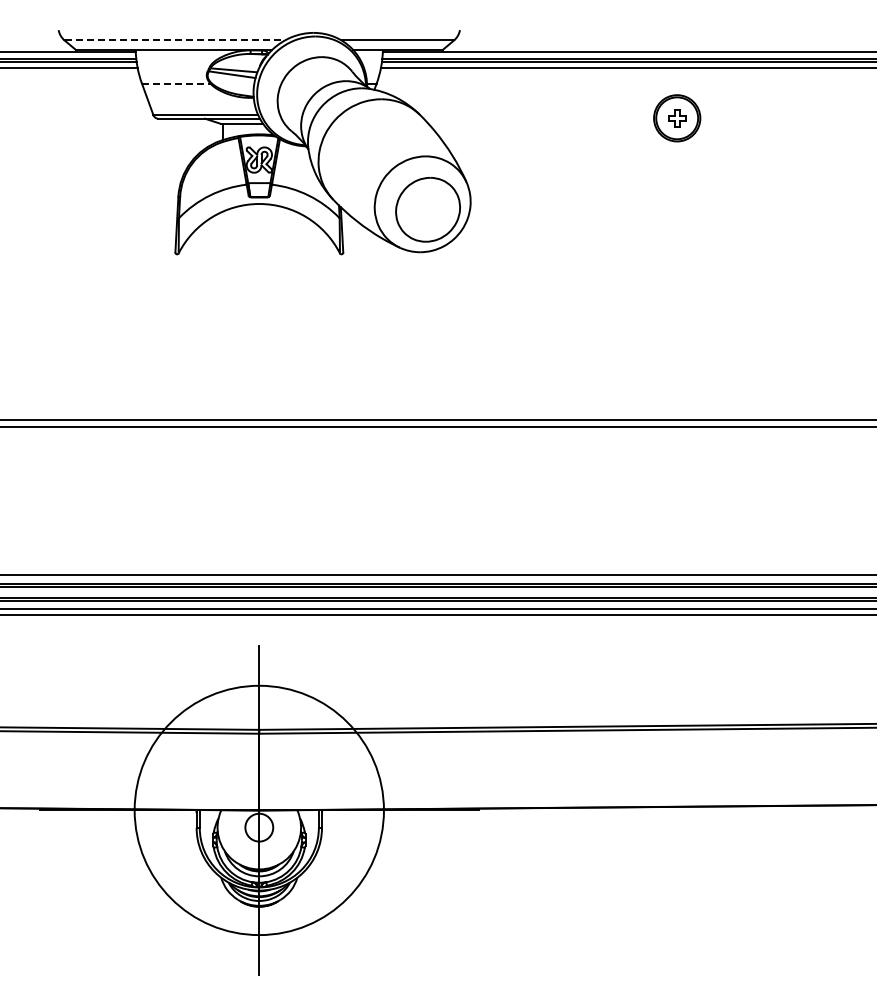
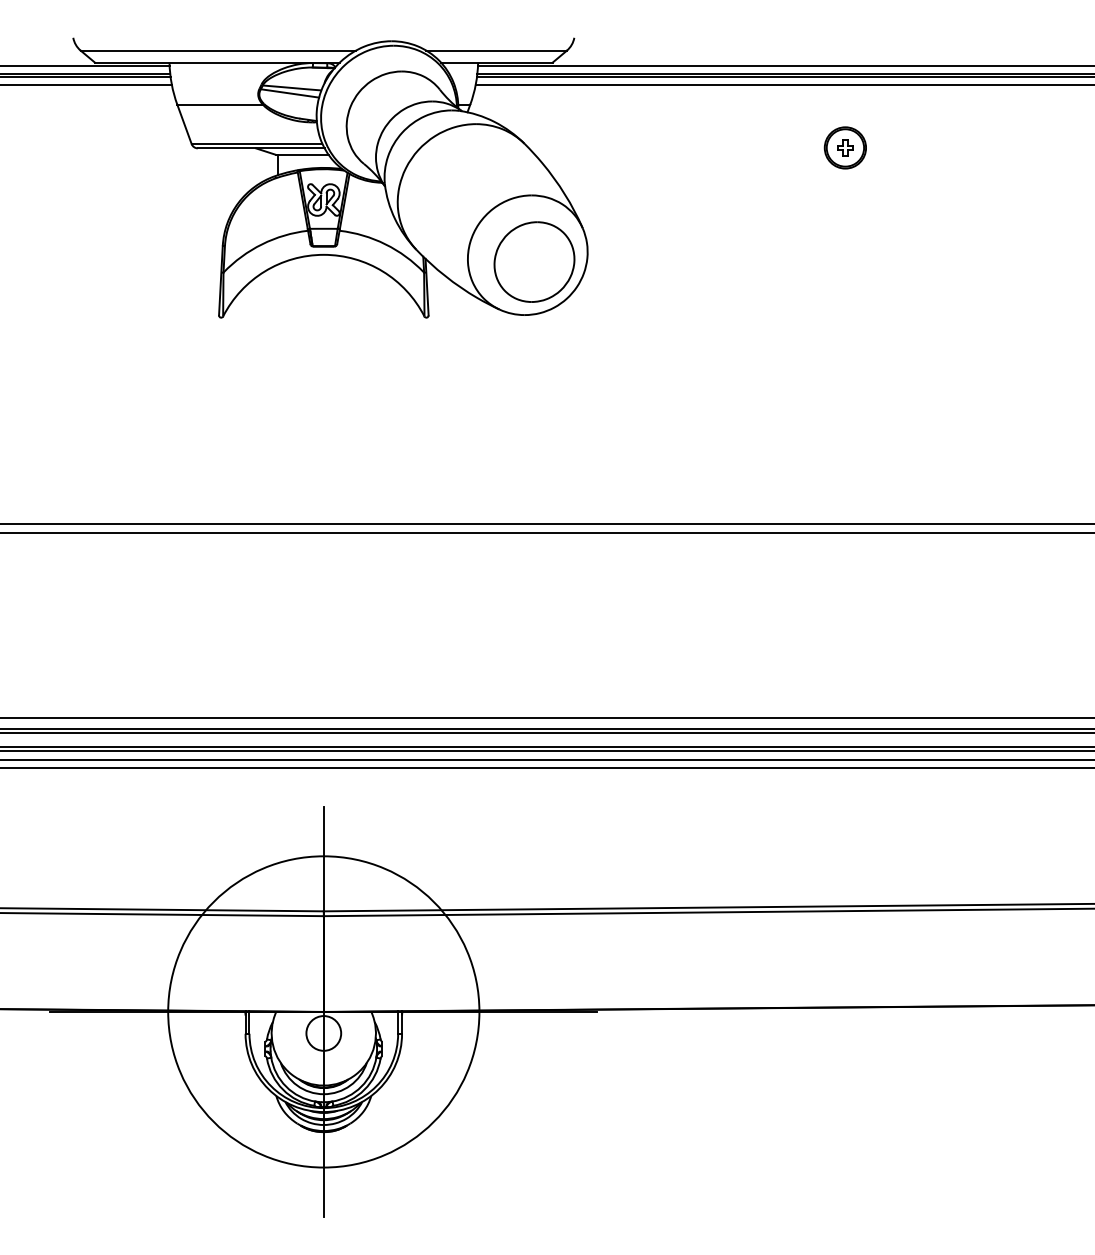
line: (175, 40) -> (219, 50), dashed -> solid
line: (176, 83) -> (220, 104), dashed -> solid
part: (676, 118) -> (844, 148), size x0.71

